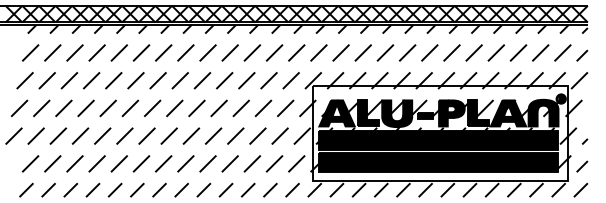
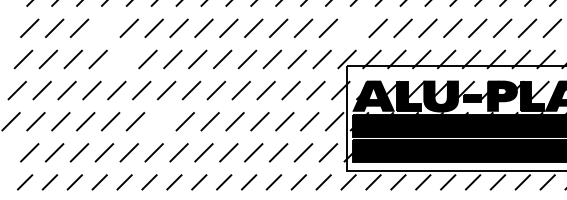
line: (96, 52) -> (103, 27), removed
line: (318, 52) -> (352, 27), removed
line: (113, 80) -> (122, 59), removed
line: (146, 135) -> (159, 120), removed

